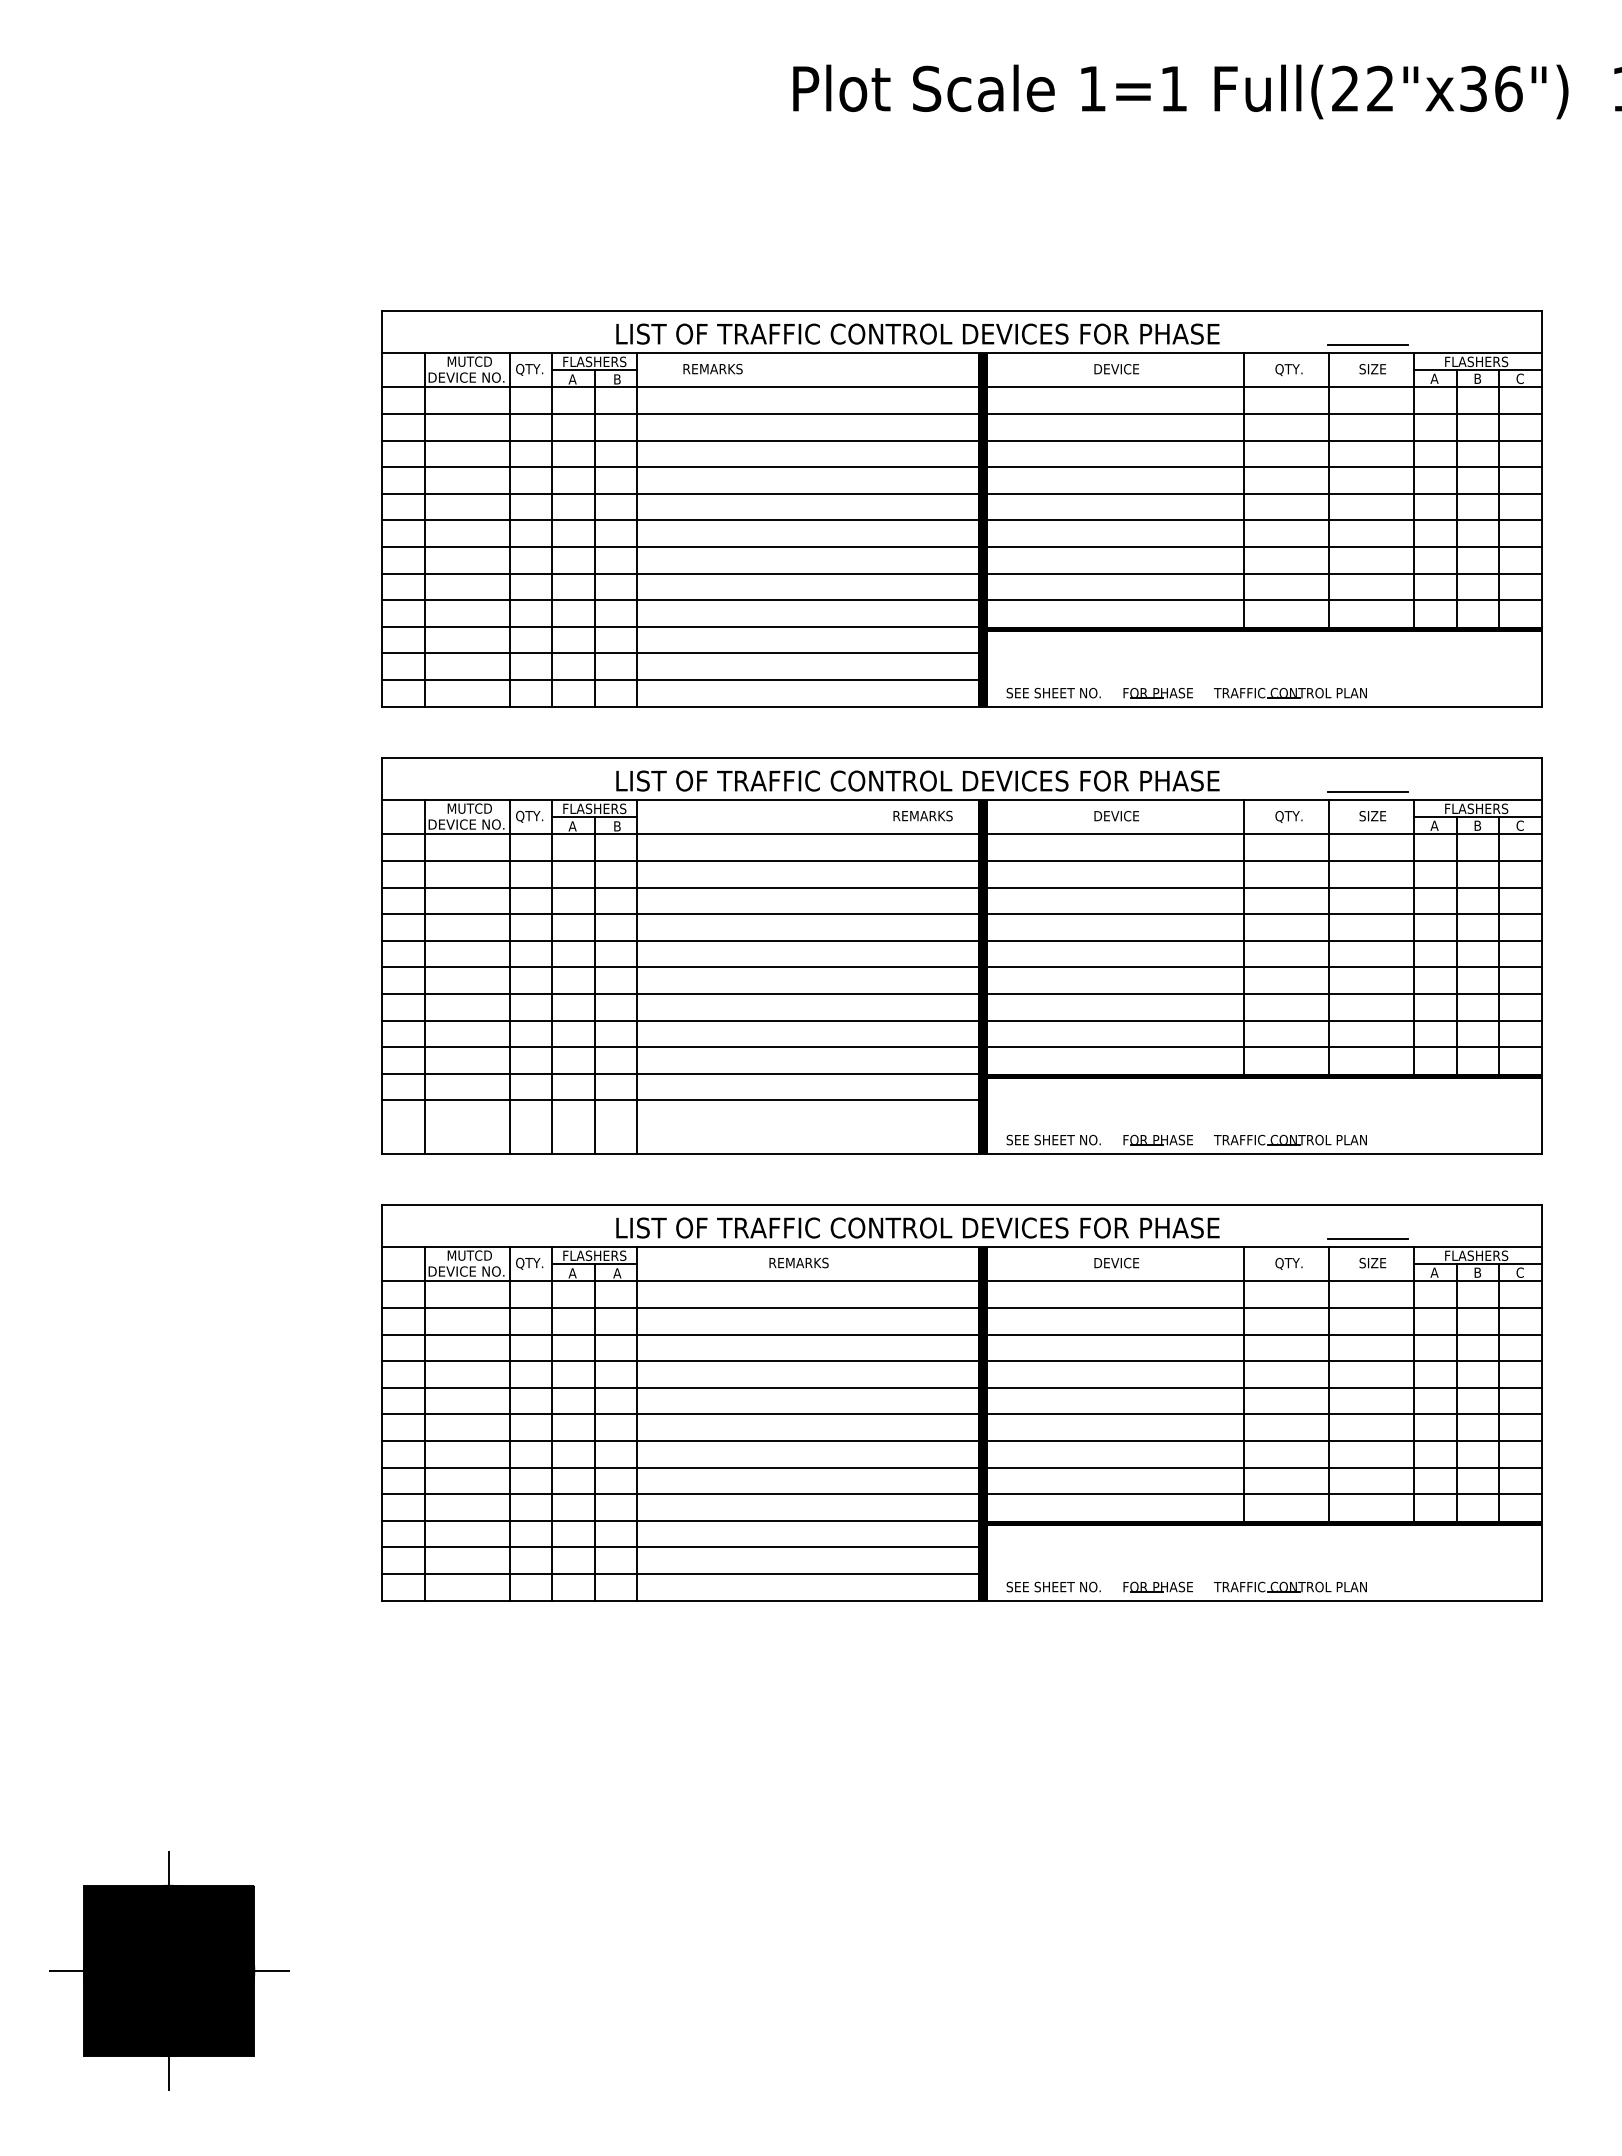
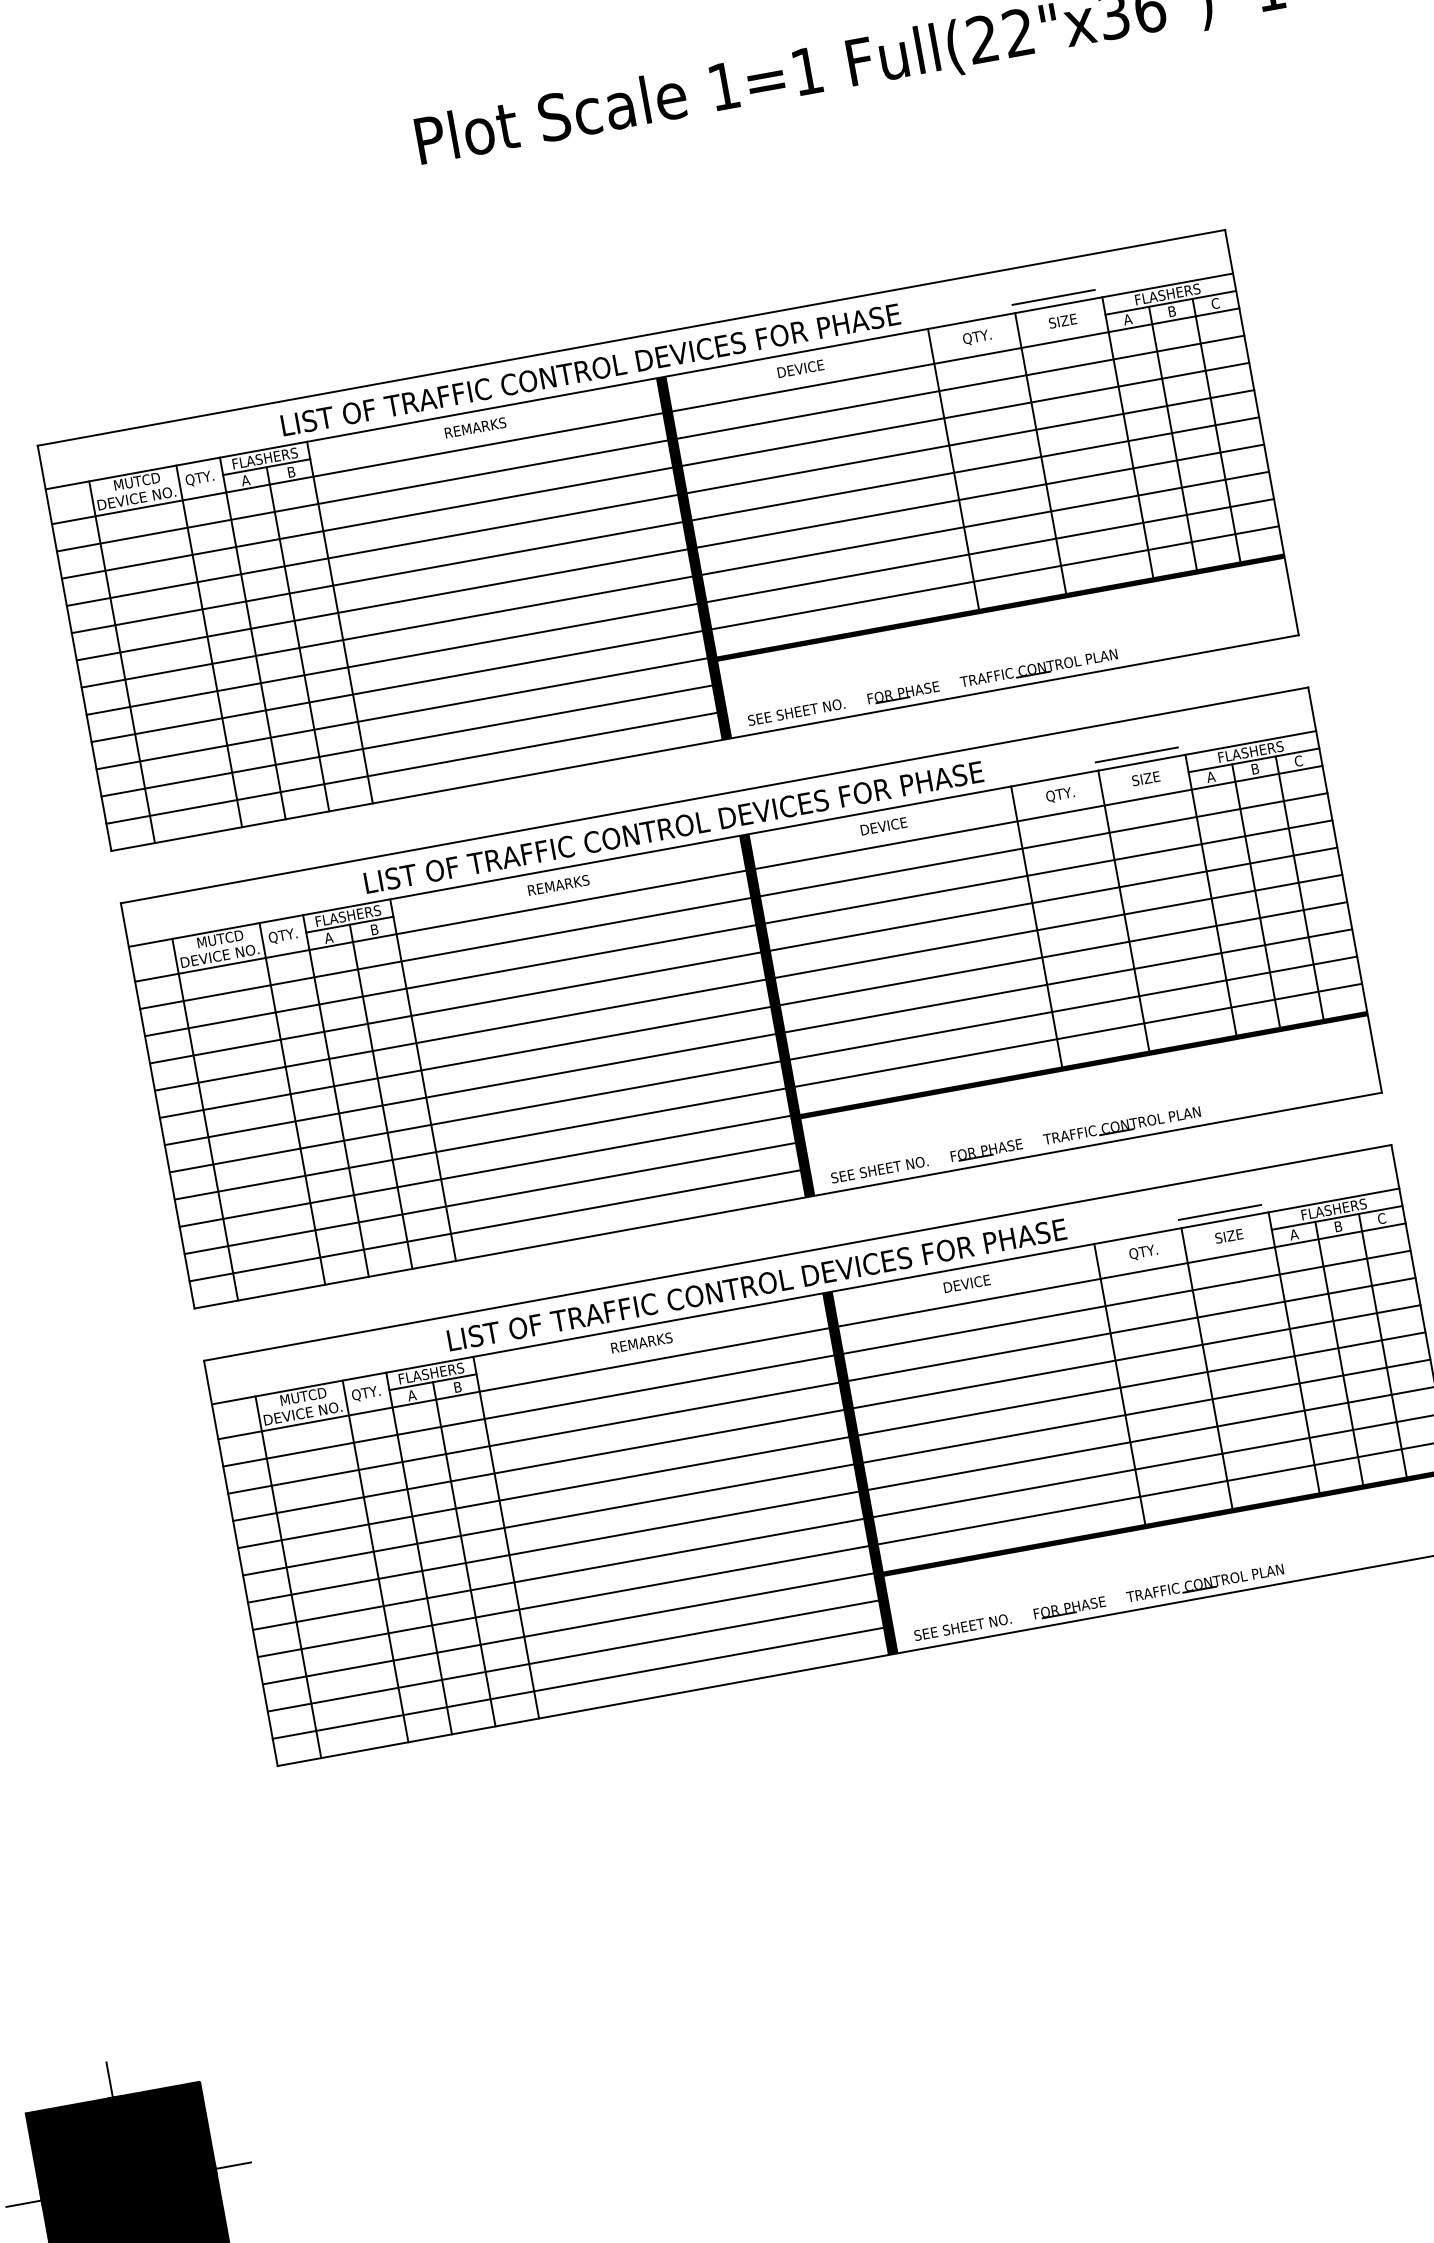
text: (712, 368) -> (474, 427), moved
text: (922, 815) -> (558, 884), moved
line: (679, 1127) -> (494, 1226), added
text: (617, 1273) -> (457, 1387), A -> B

